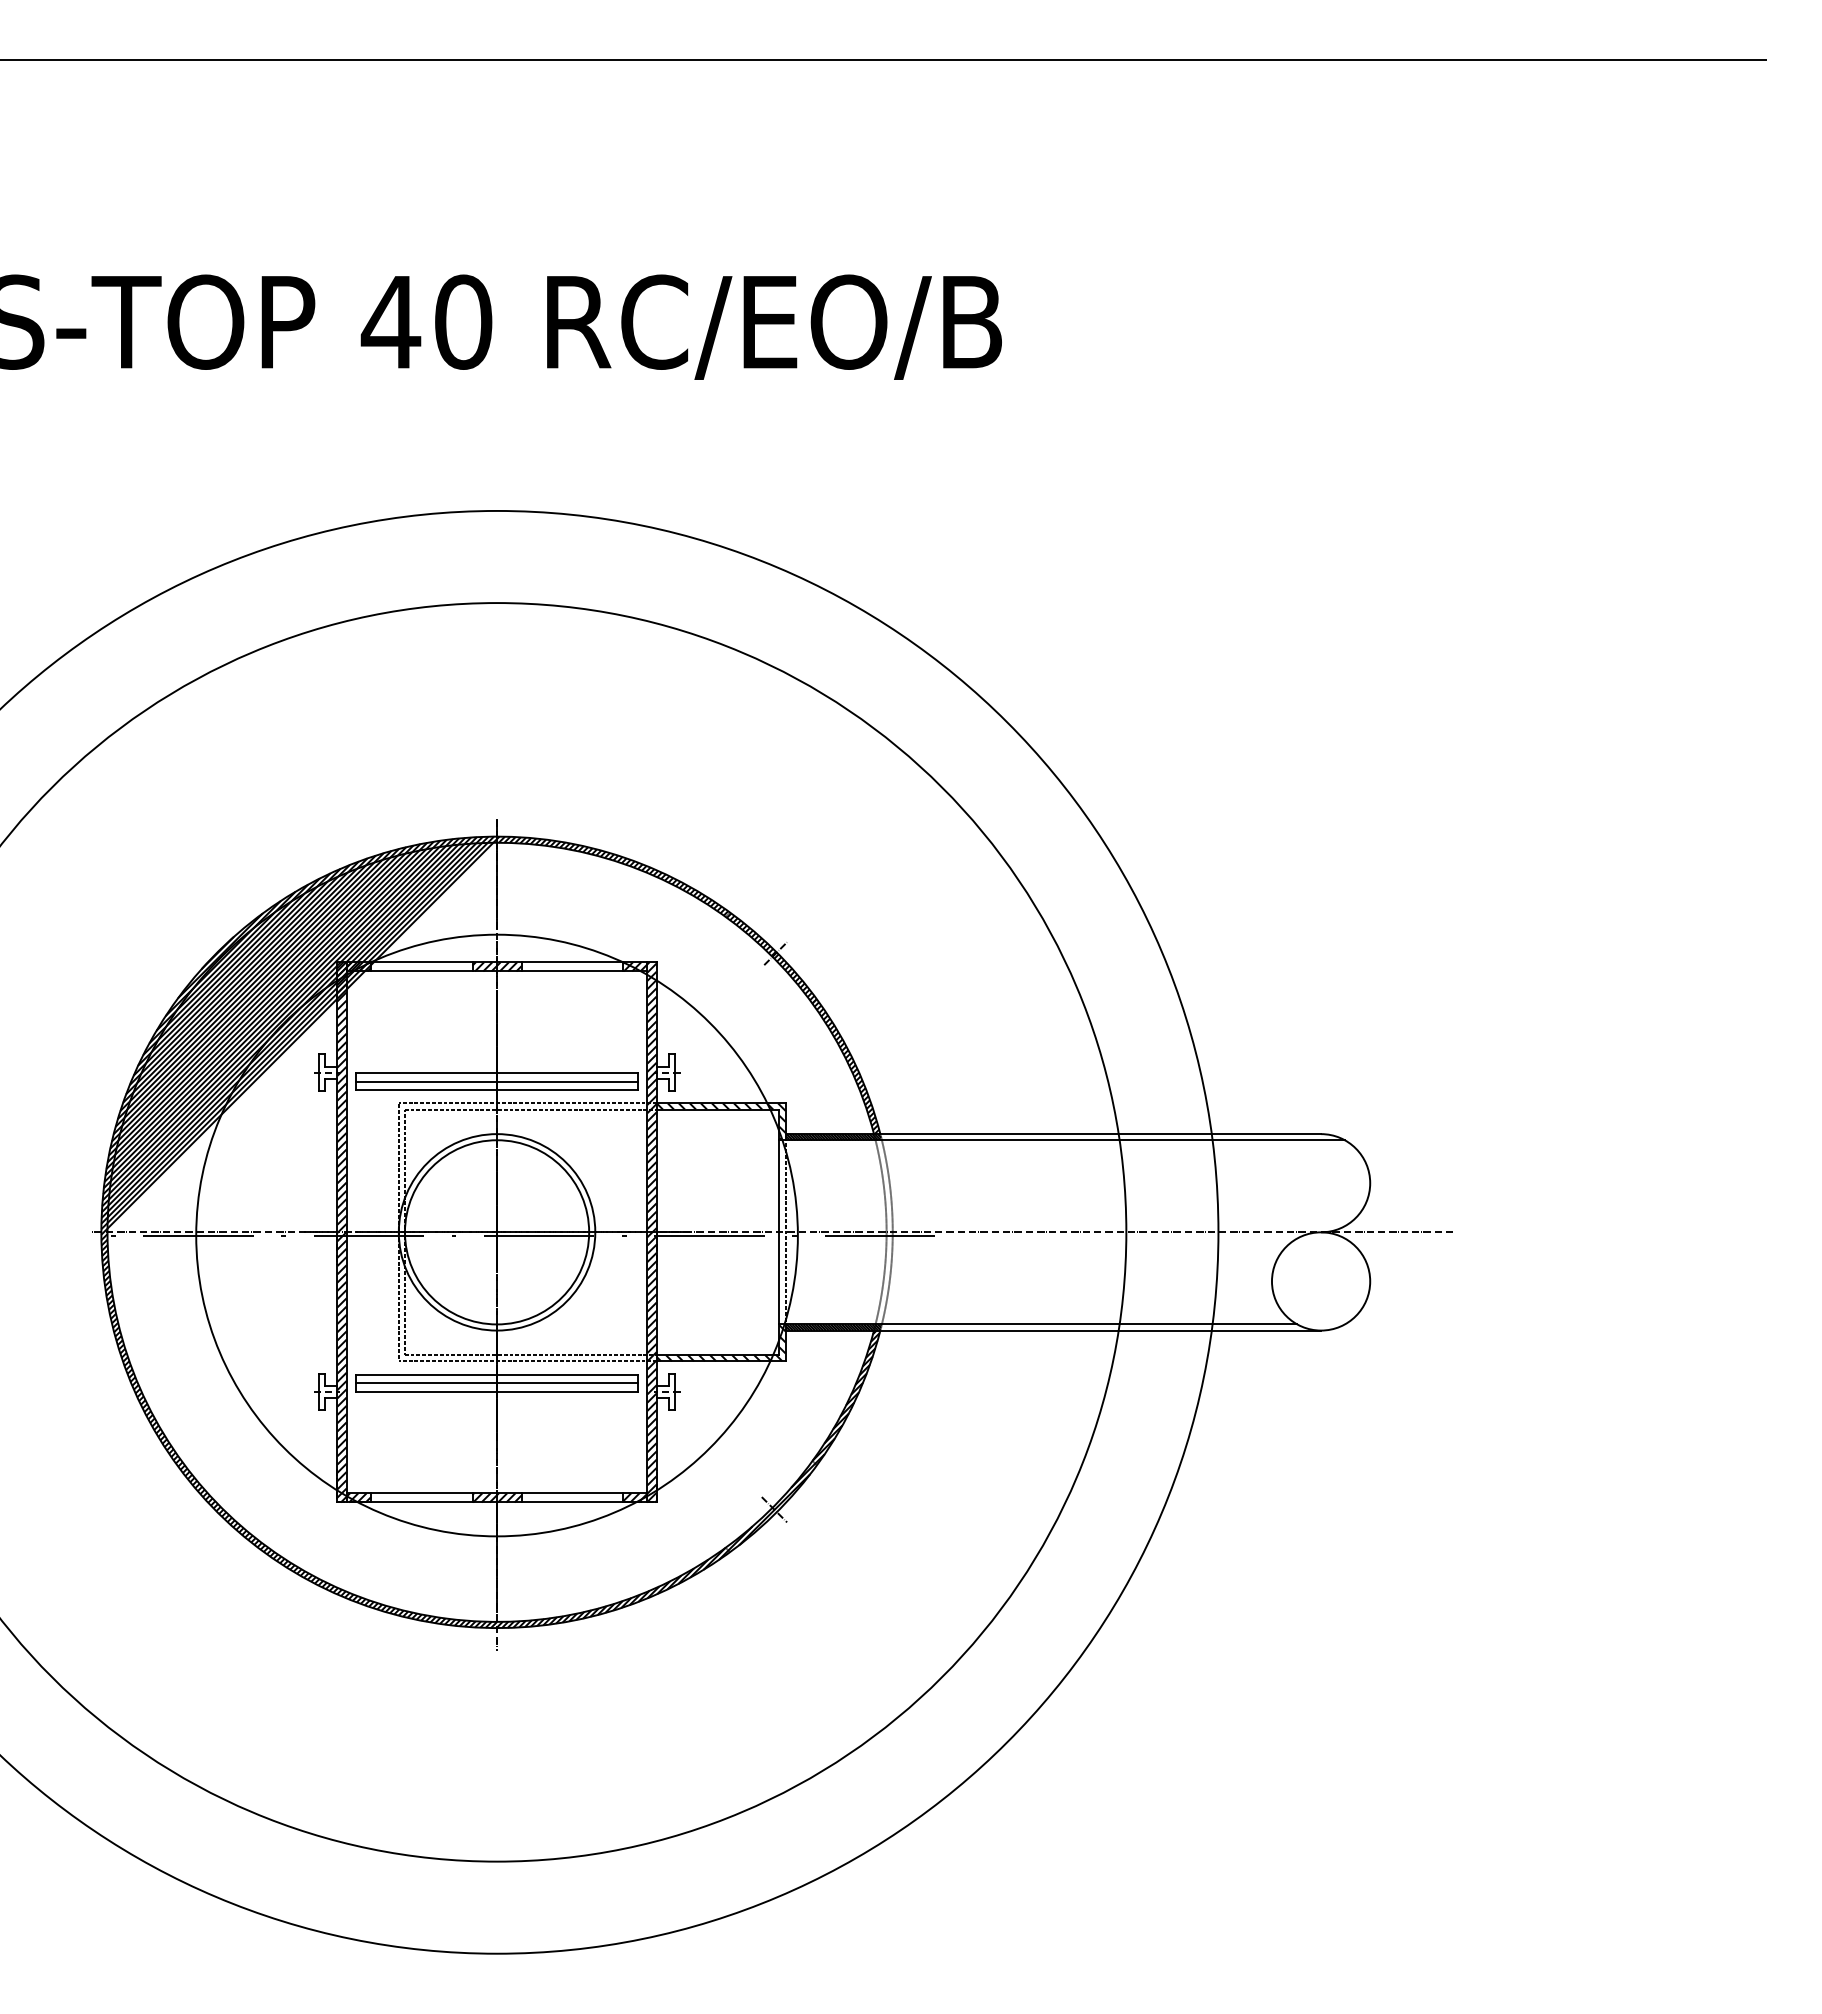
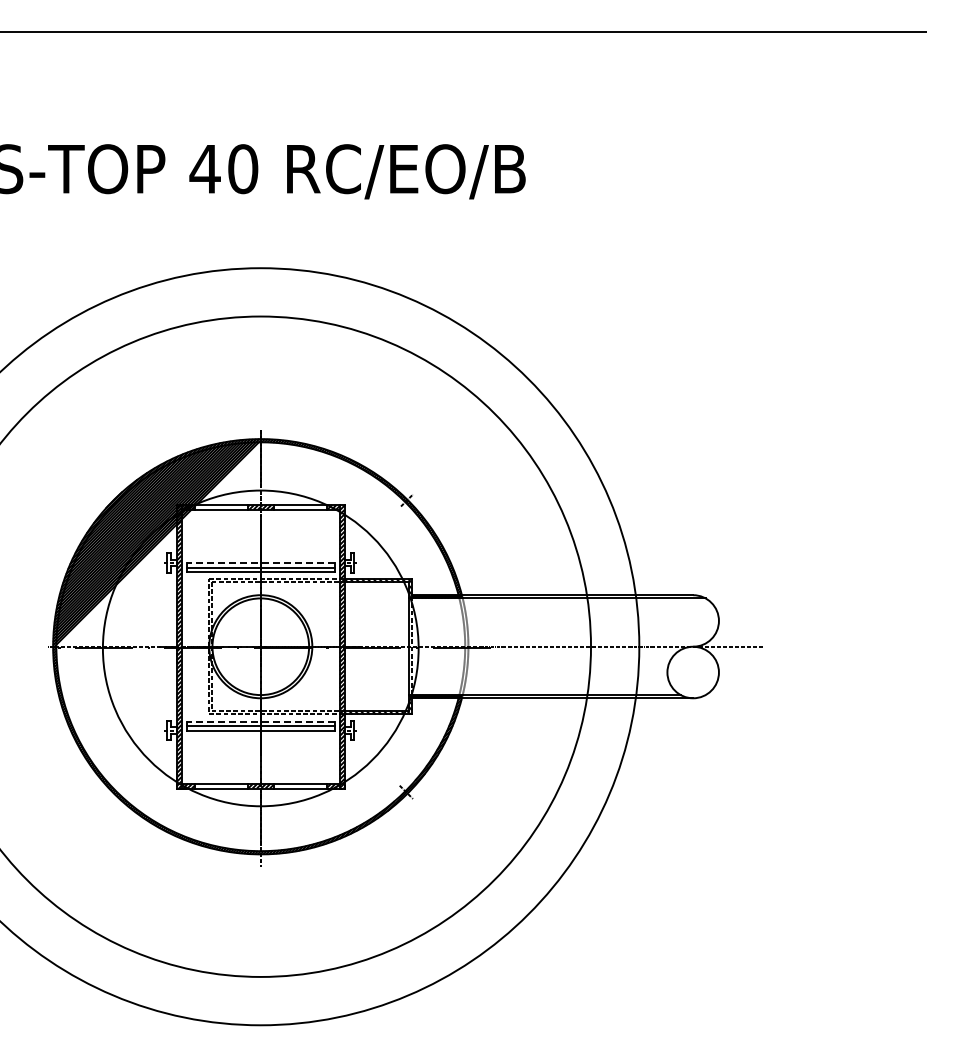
line: (496, 1071) -> (260, 562), solid -> dashed
line: (496, 1374) -> (260, 721), solid -> dashed

